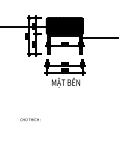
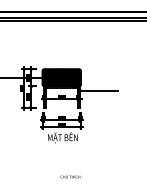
text: (30, 119) -> (71, 176), moved

